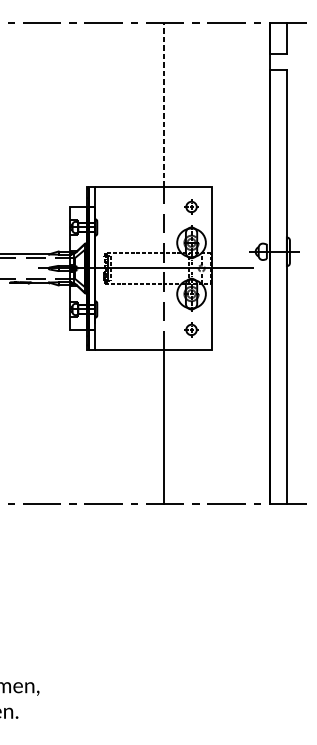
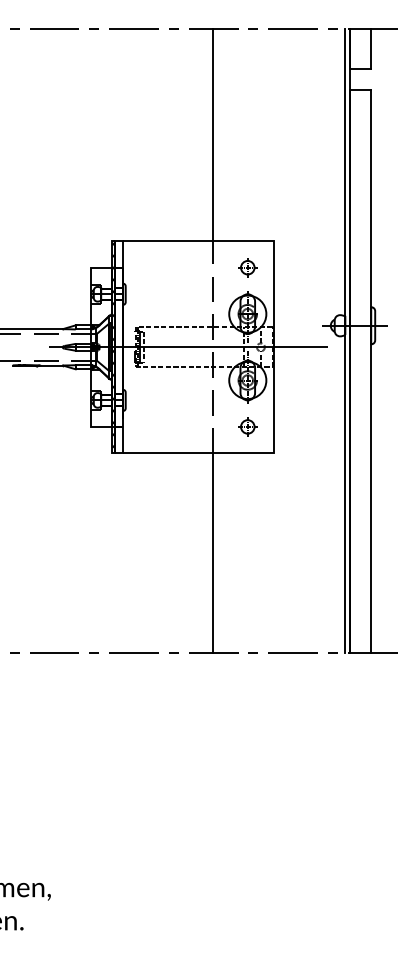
line: (164, 104) -> (212, 134), dashed -> solid
line: (267, 263) -> (345, 340), added

